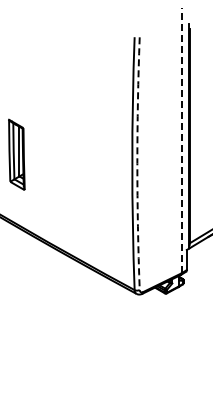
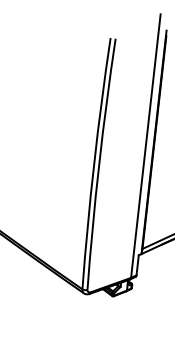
line: (181, 140) -> (145, 145), dashed -> solid
arc: (137, 163) -> (99, 163), dashed -> solid

